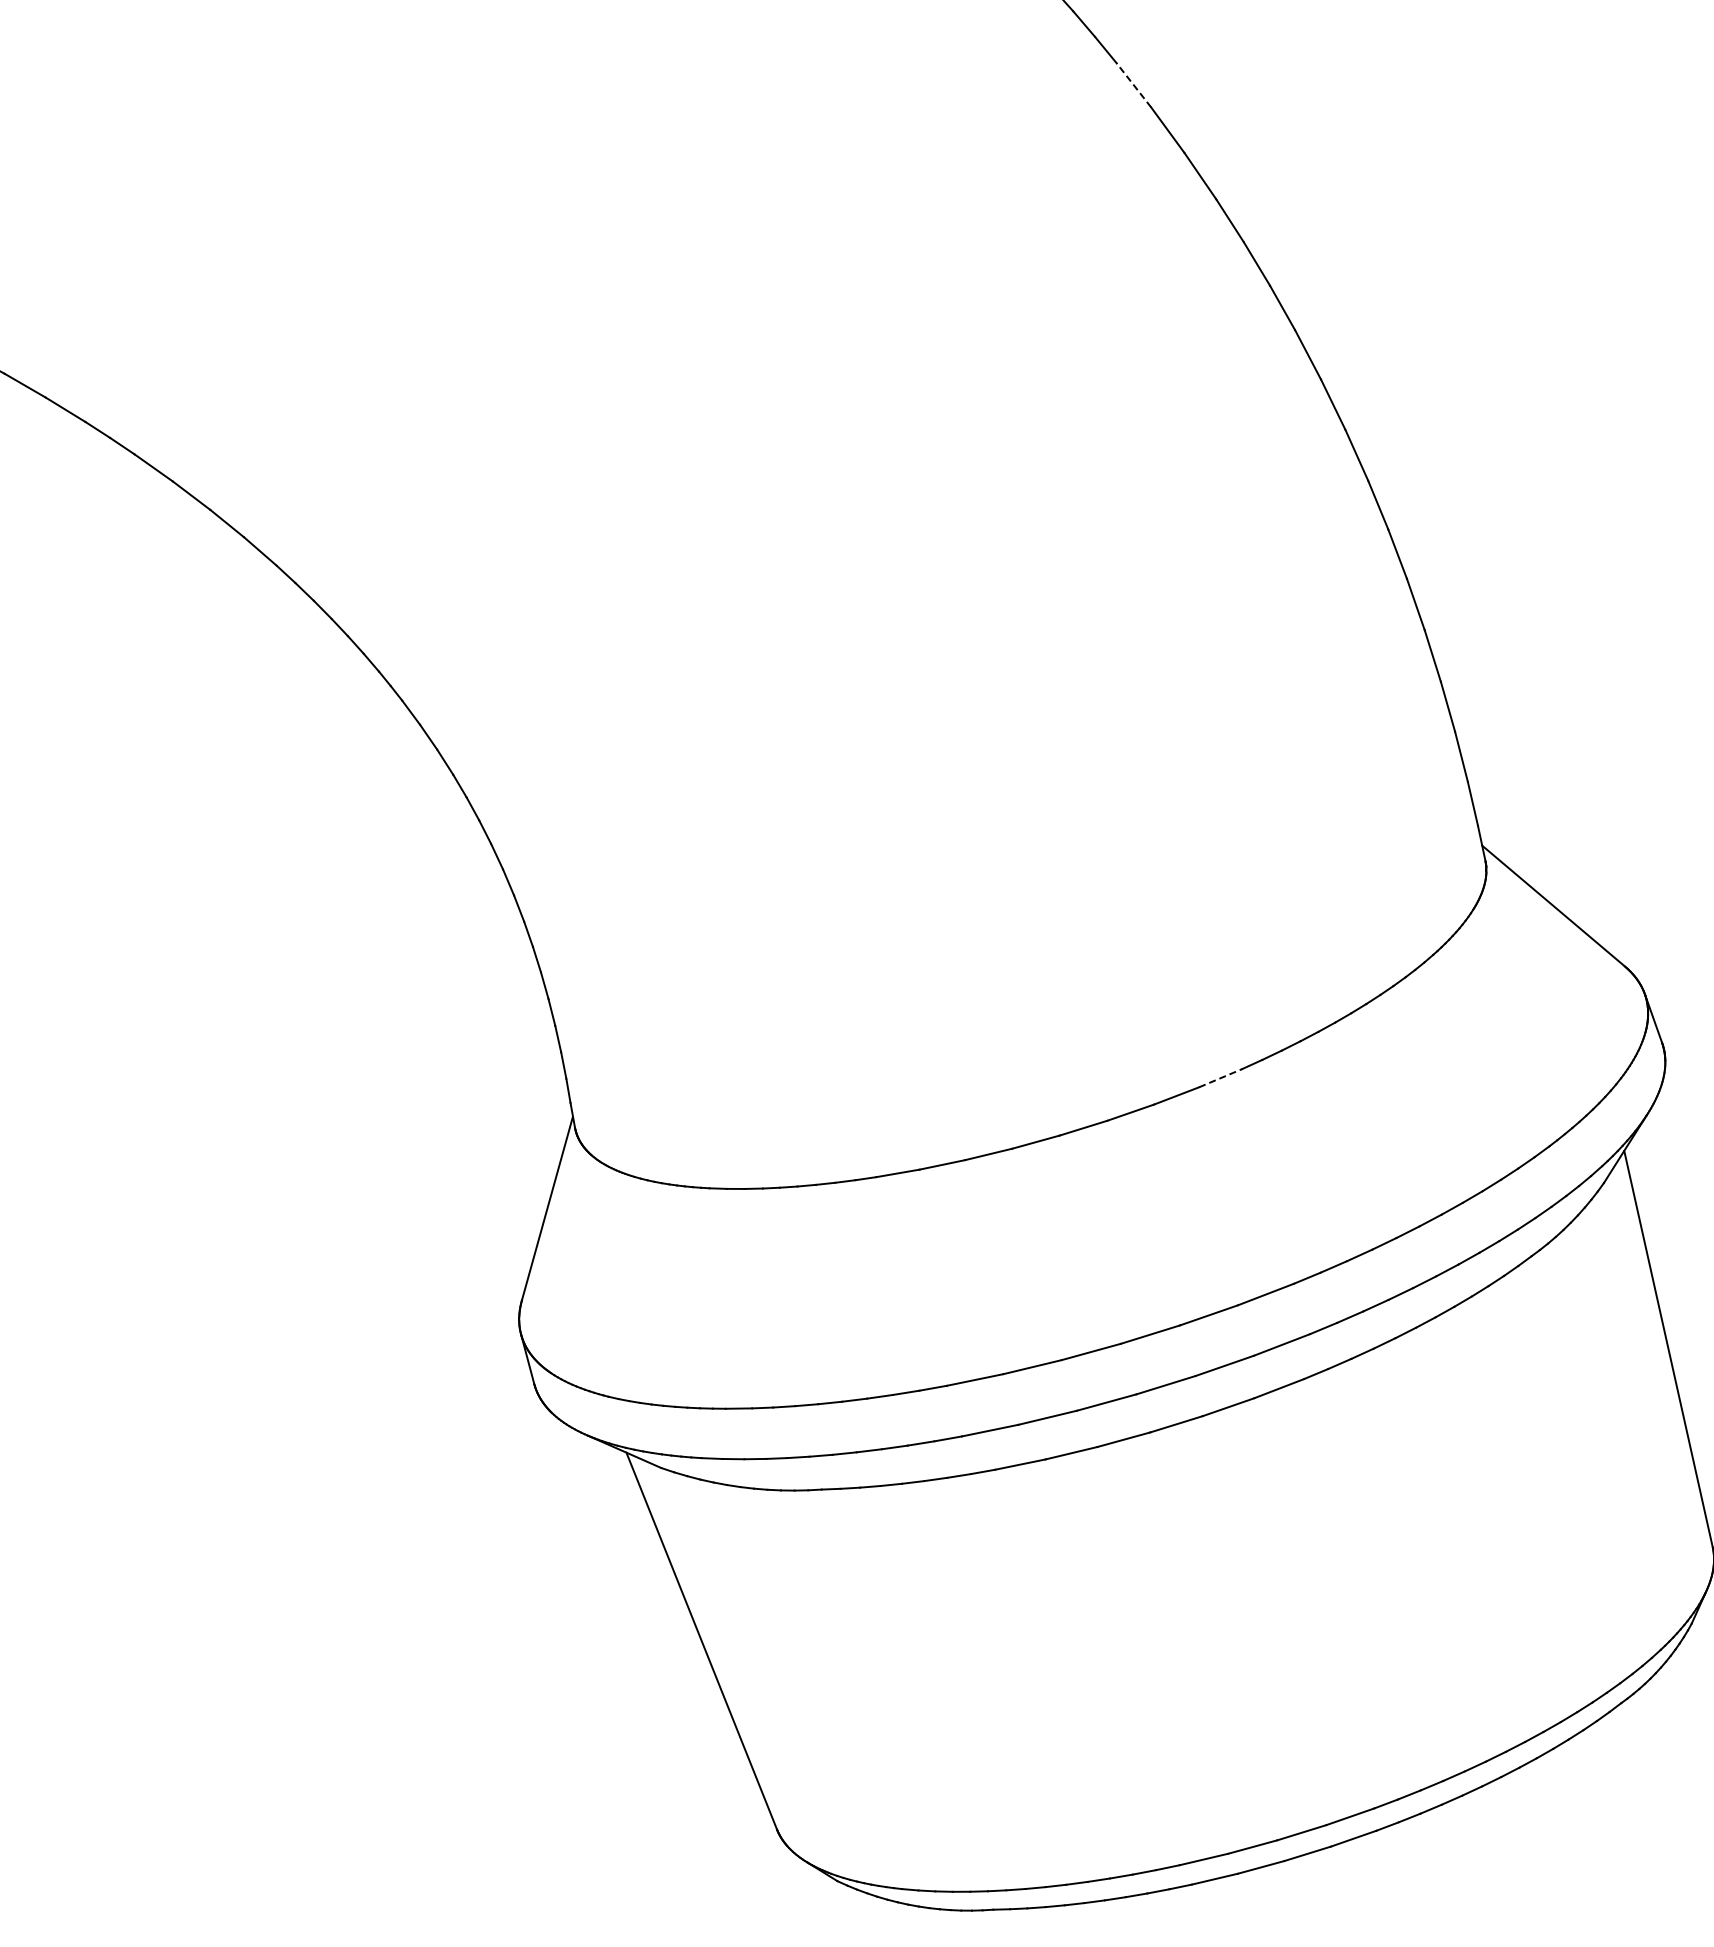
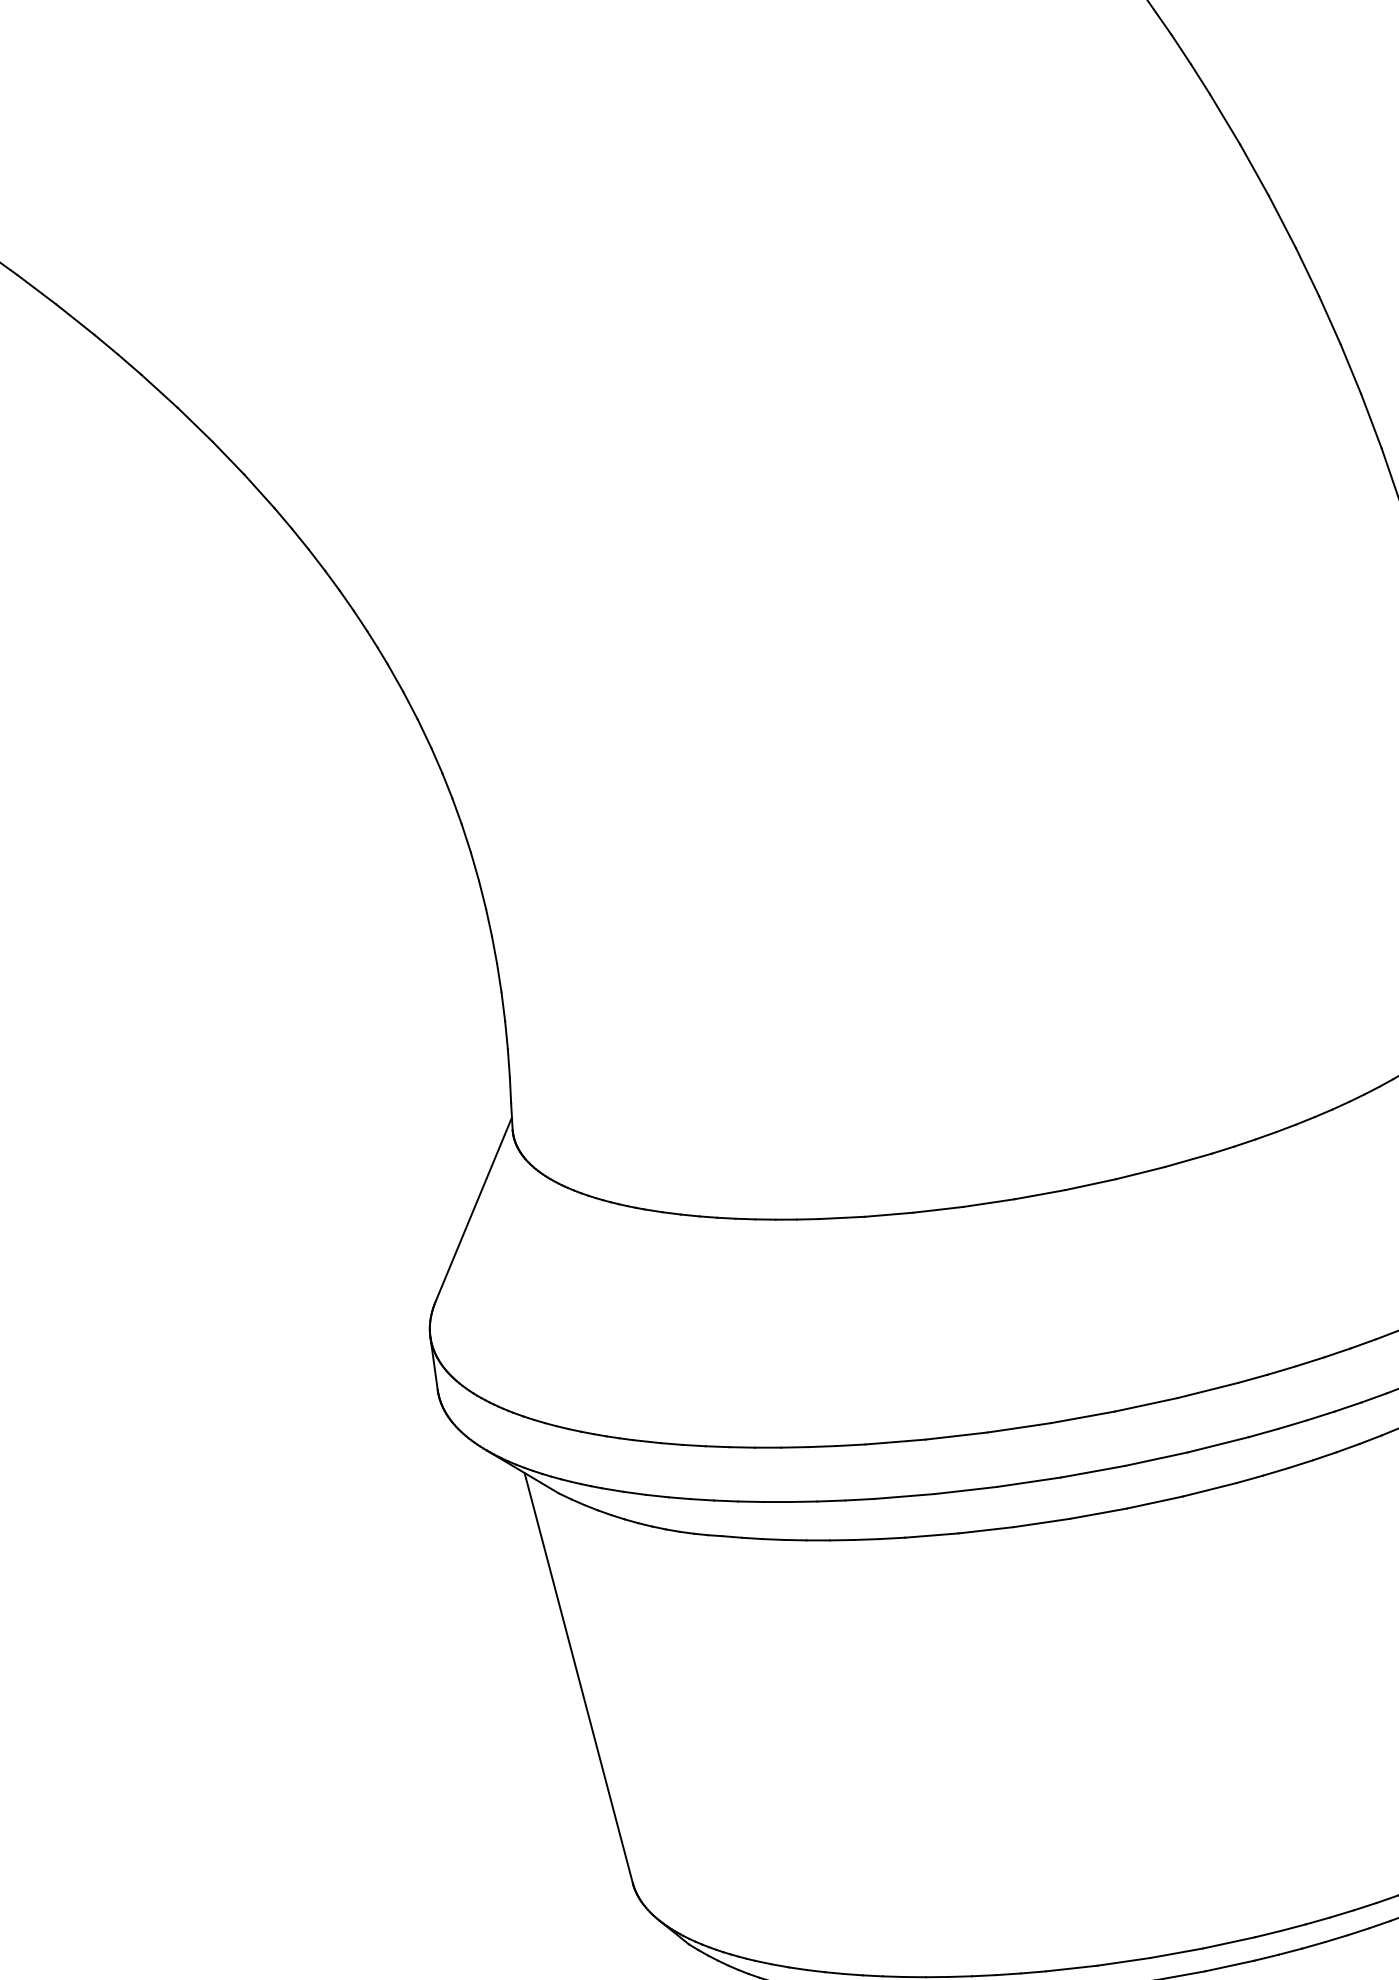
line: (1133, 84) -> (1224, 118), dashed -> solid
line: (1221, 1078) -> (1189, 1160), dashed -> solid

